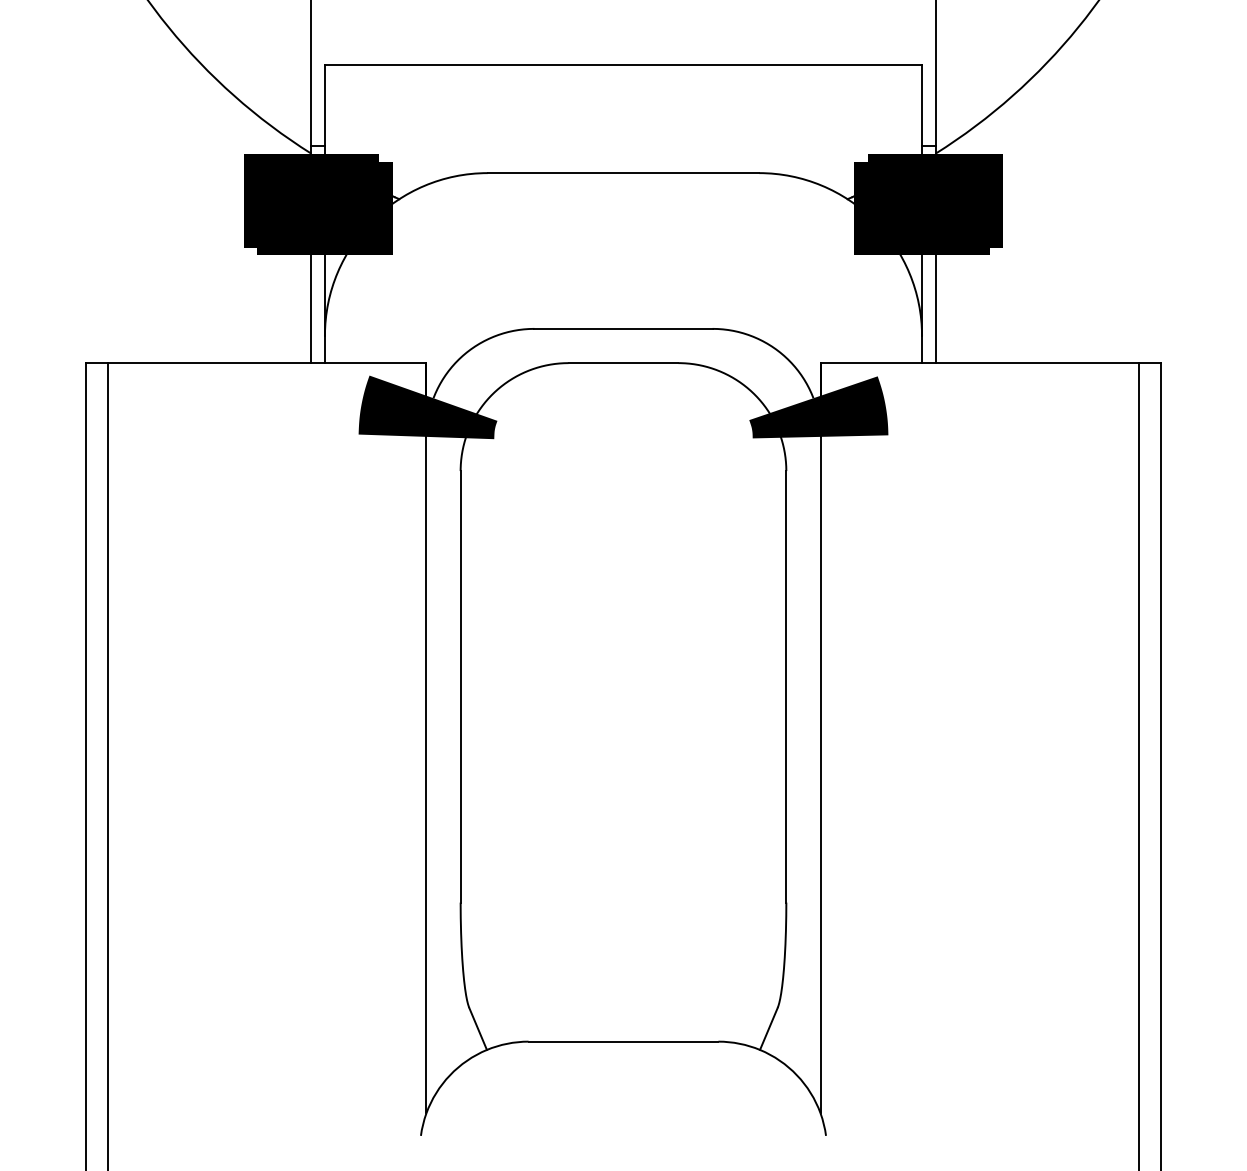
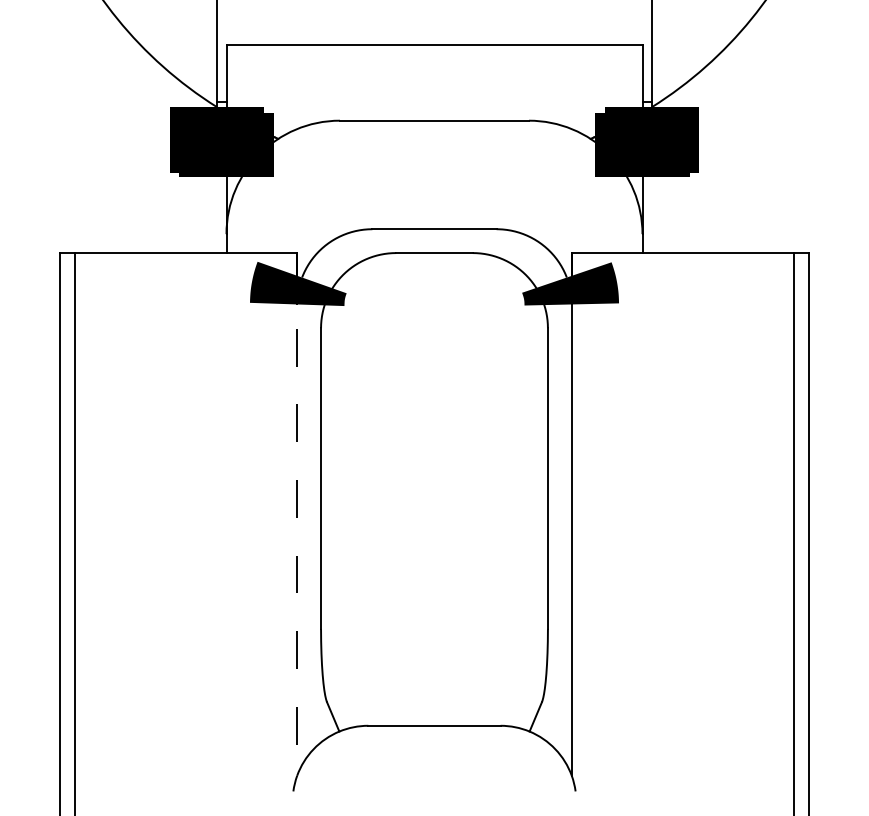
line: (312, 304) -> (217, 212), removed
line: (934, 304) -> (651, 212), removed
line: (426, 738) -> (297, 514), solid -> dashed

